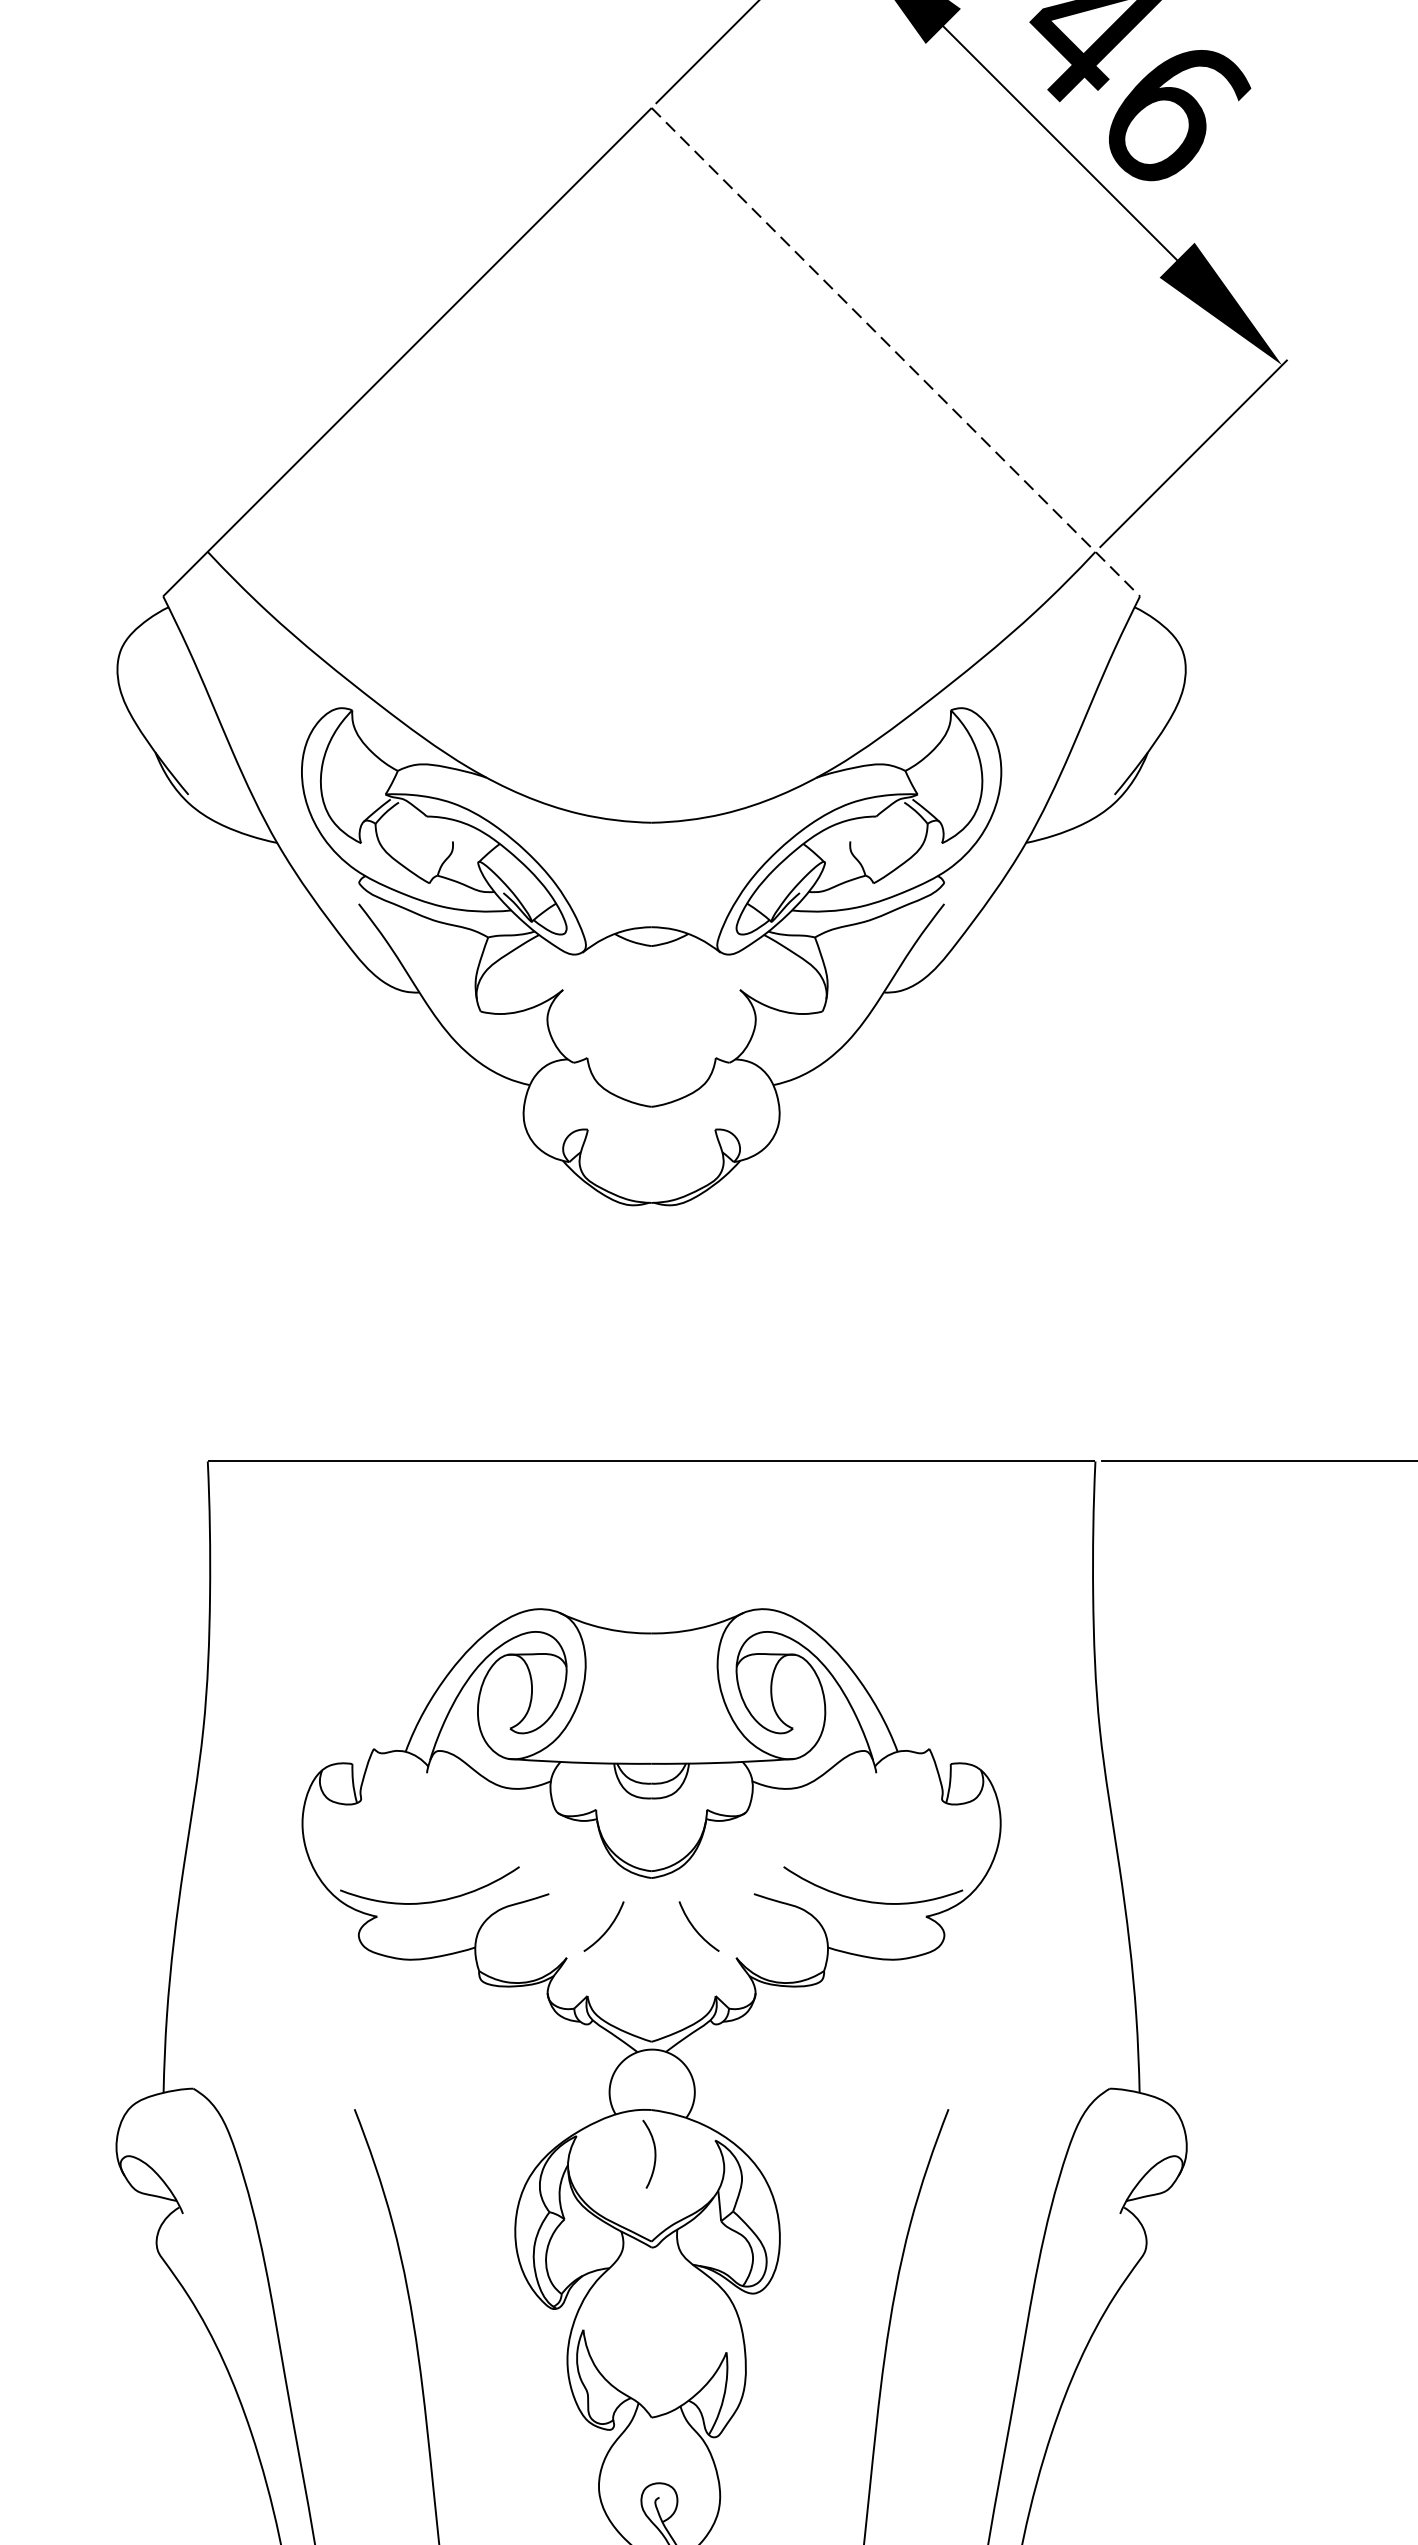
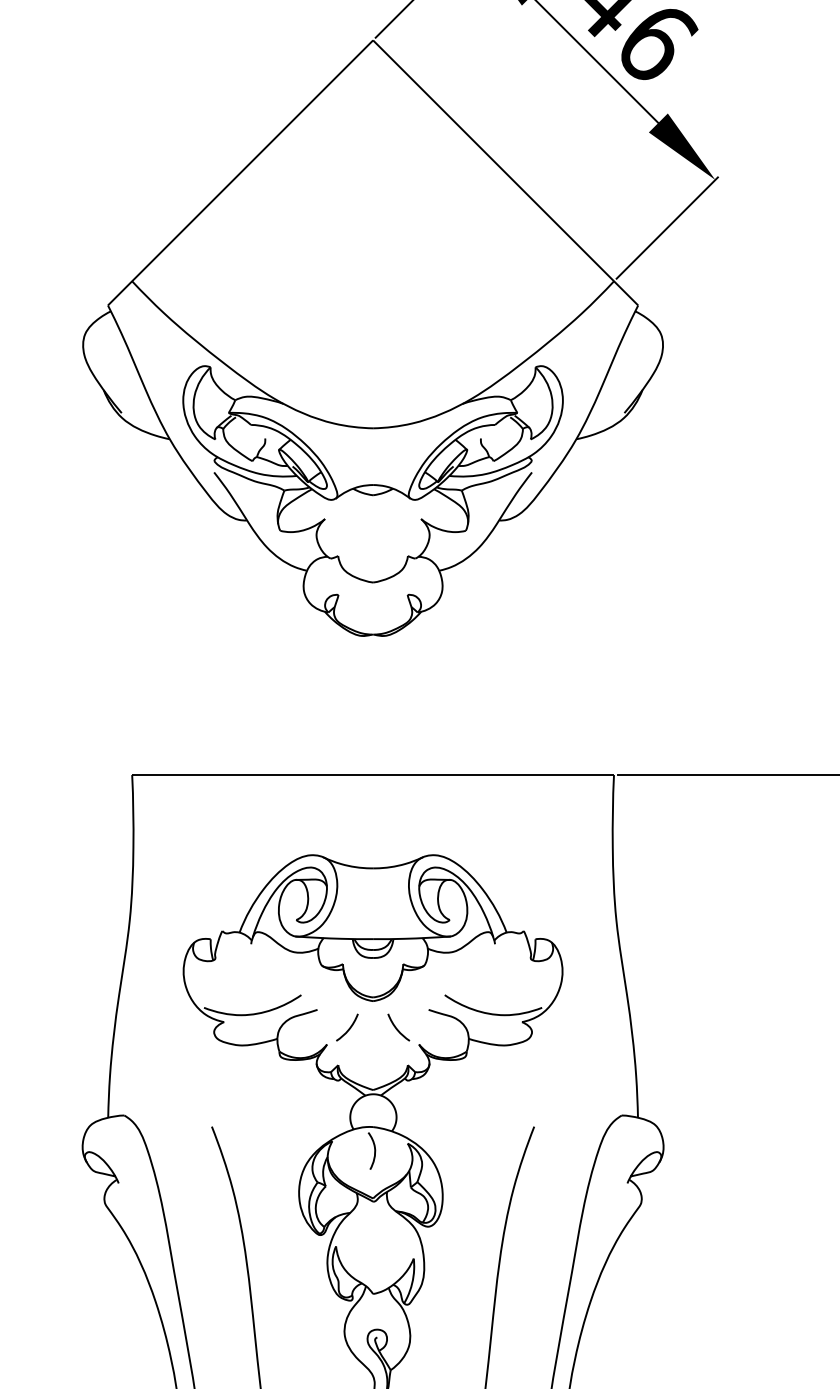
line: (897, 353) -> (506, 173), dashed -> solid

